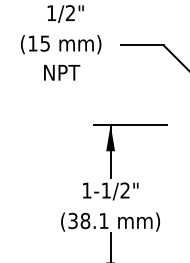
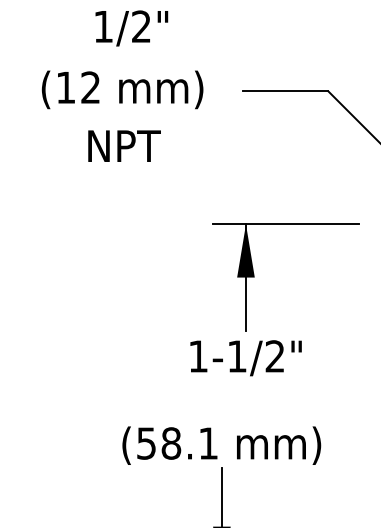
text: (44, 43) -> (89, 87), (15 -> (12
part: (111, 162) -> (247, 300), moved
text: (72, 220) -> (145, 442), (38.1 -> (58.1

